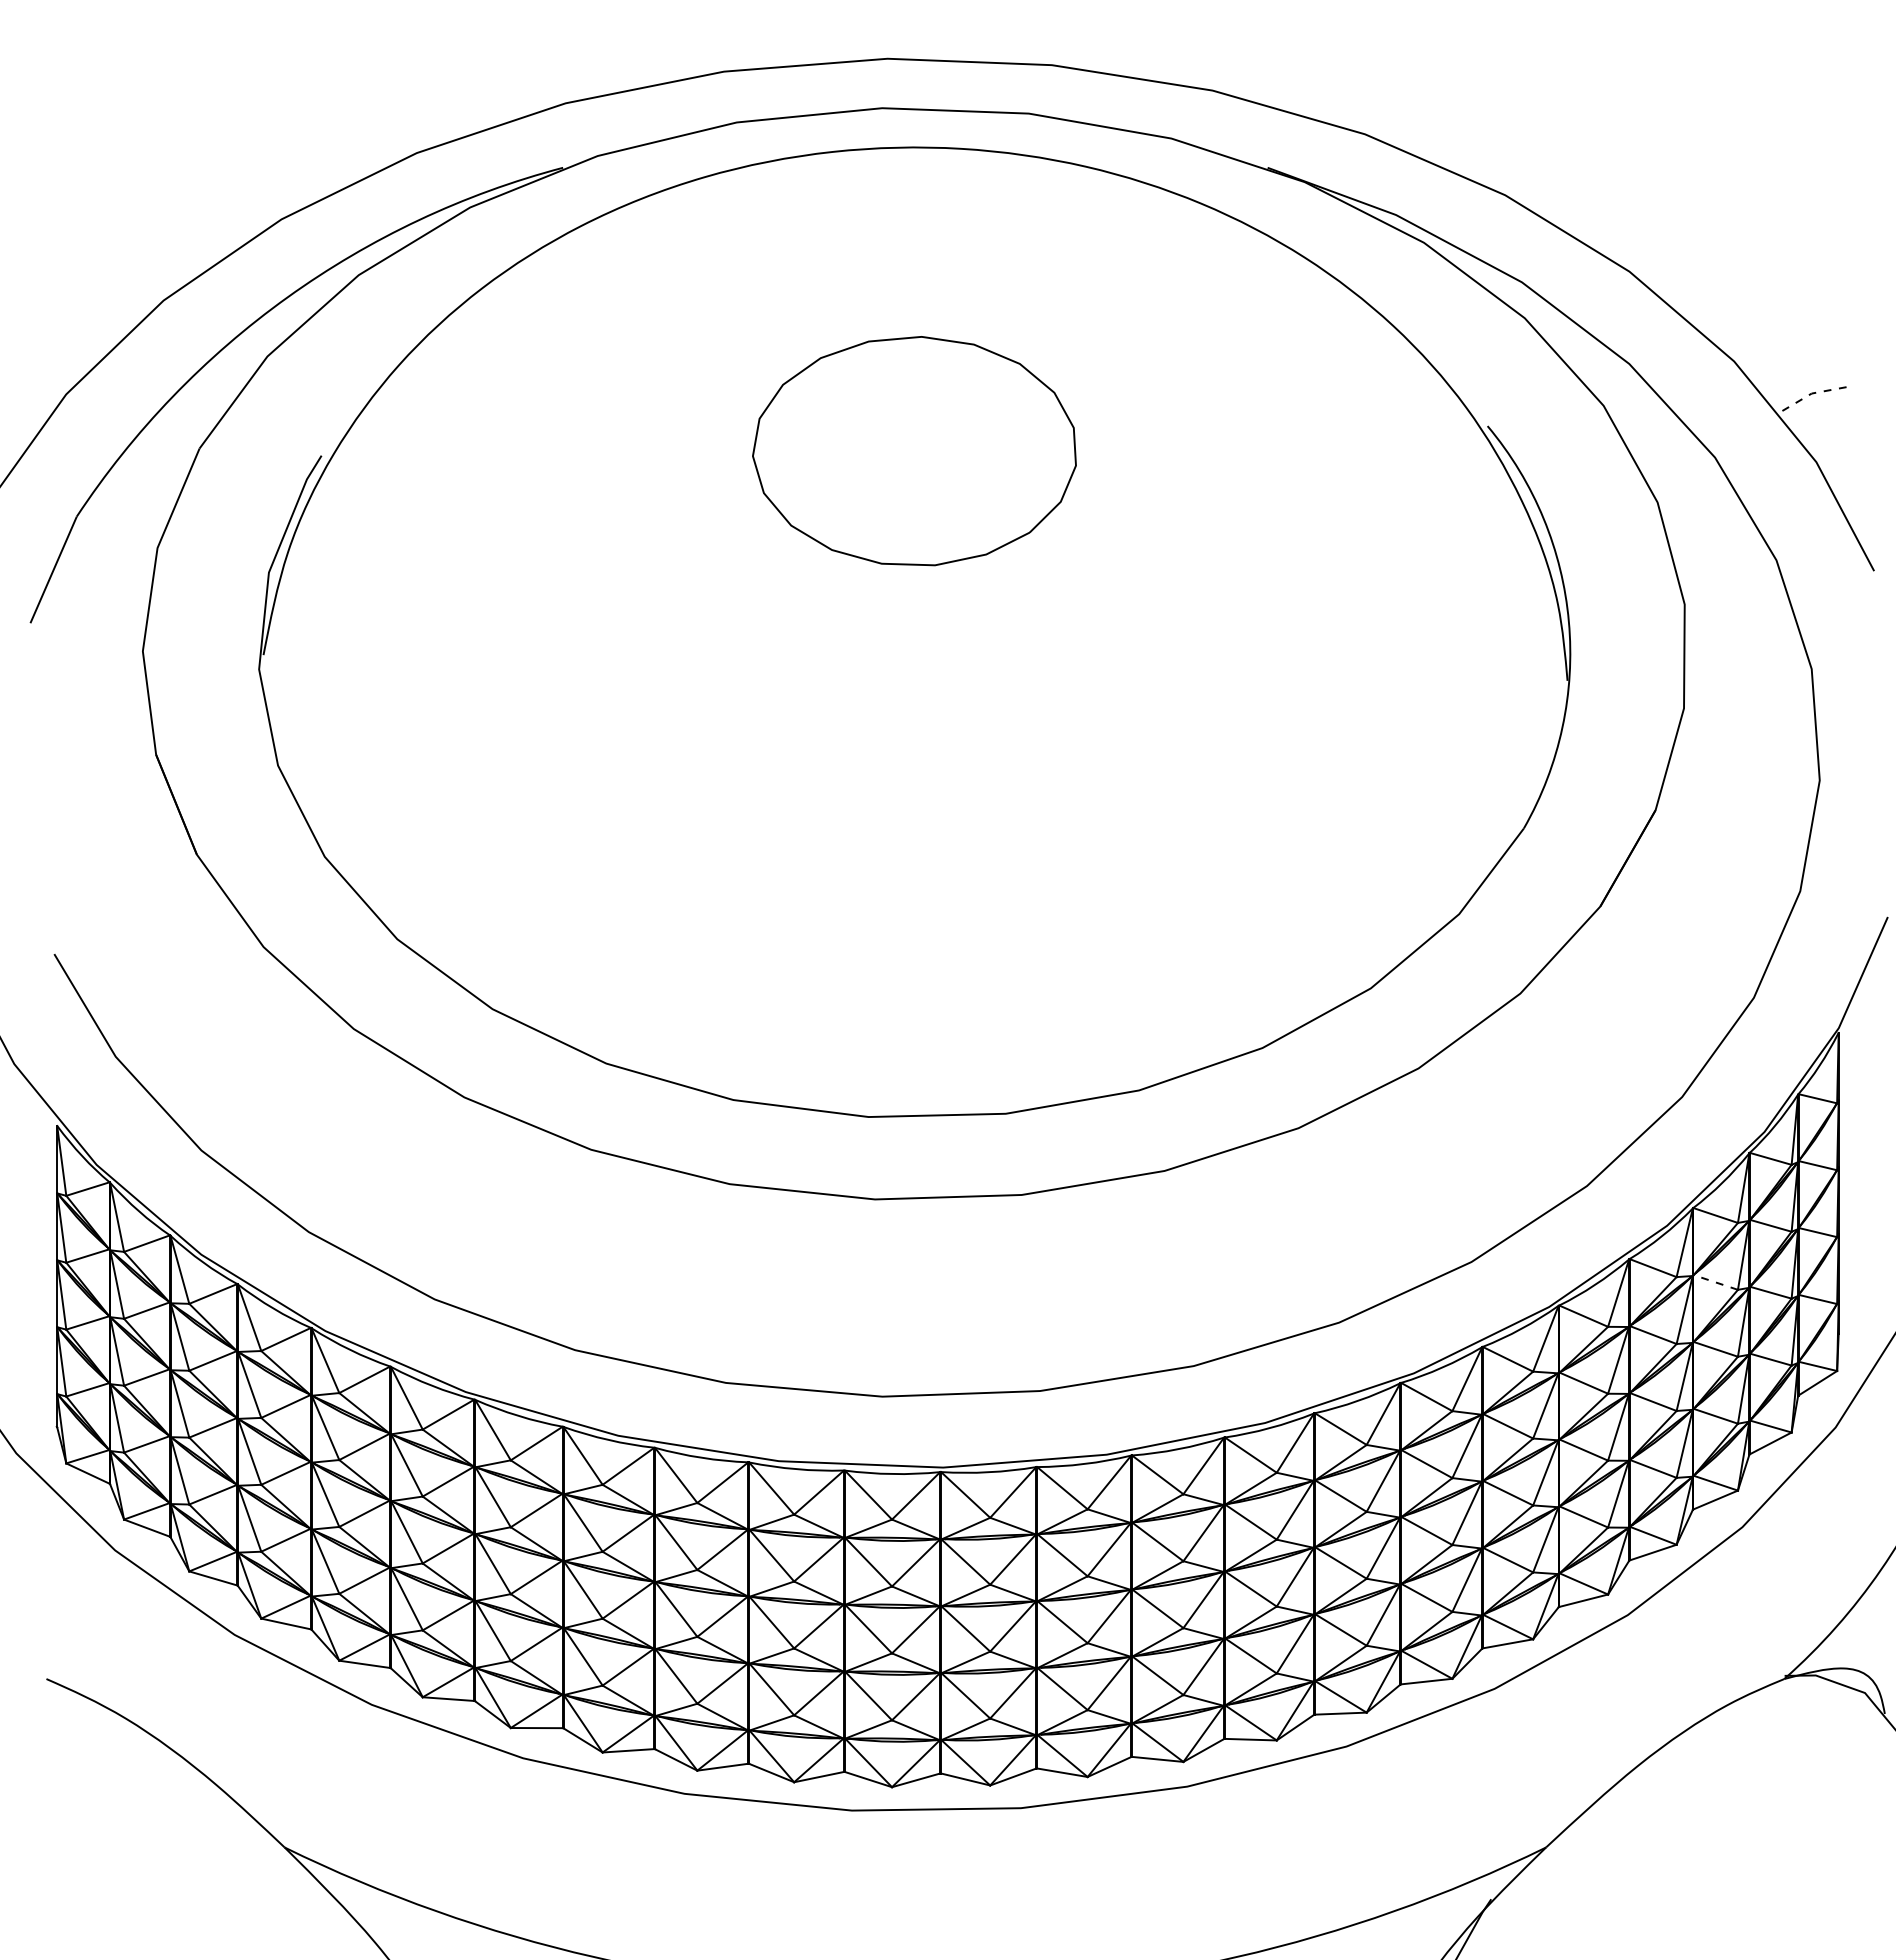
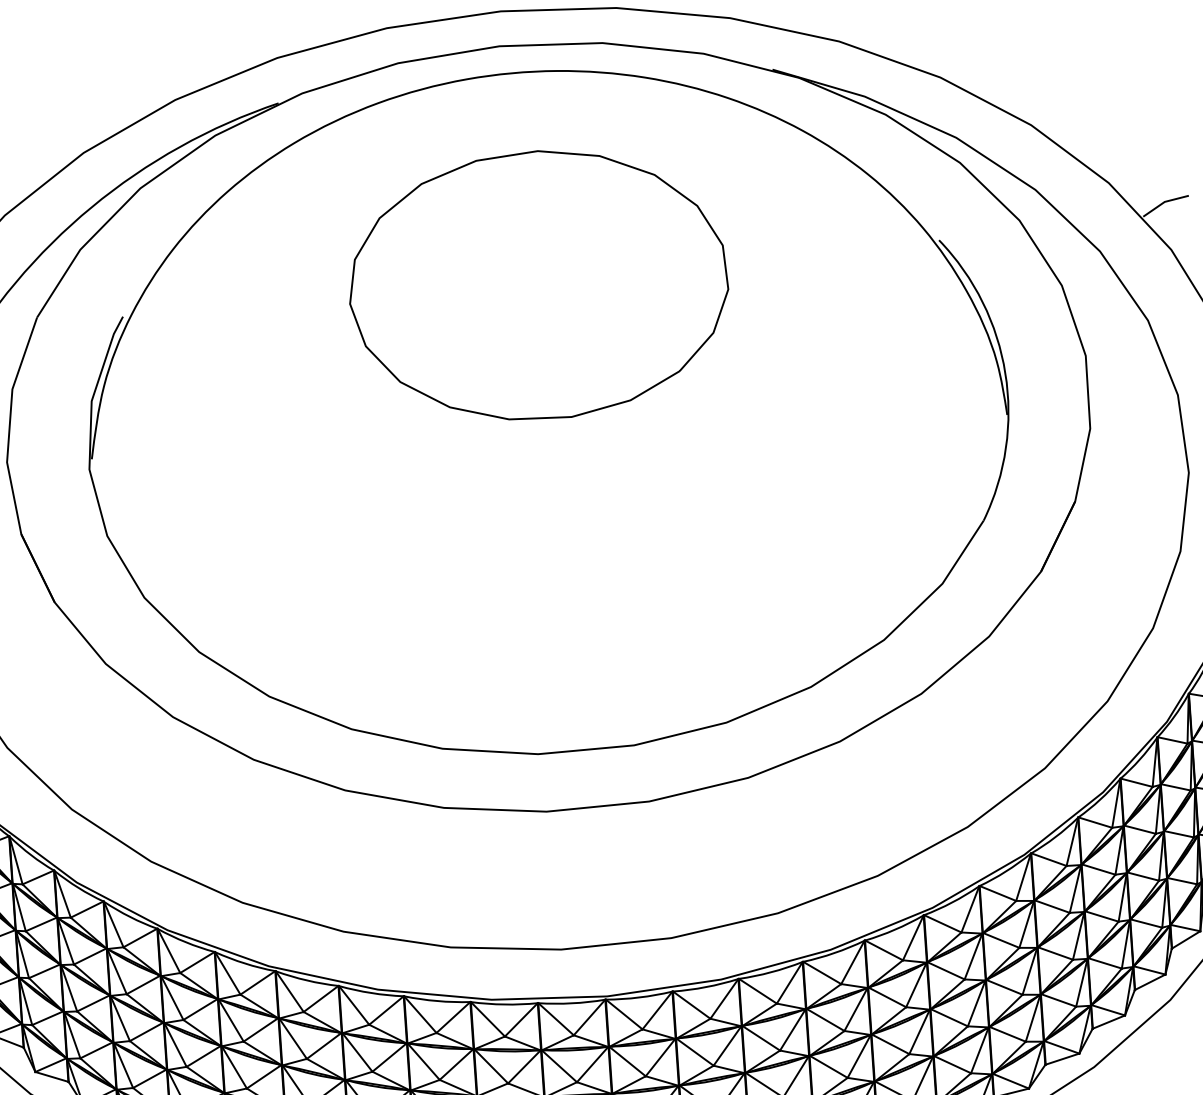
line: (1810, 394) -> (1163, 202), dashed -> solid
part: (914, 450) -> (538, 284), size x1.67
line: (1715, 1282) -> (1139, 829), dashed -> solid

